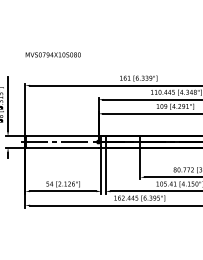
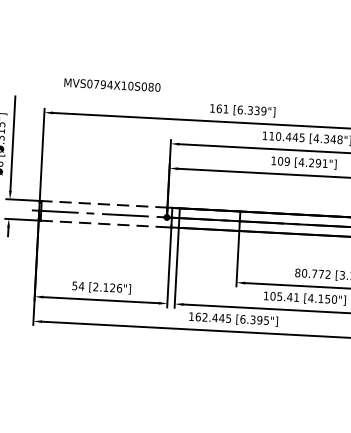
text: (52, 54) -> (111, 84), moved
line: (61, 136) -> (103, 204), solid -> dashed
line: (62, 147) -> (103, 223), solid -> dashed

